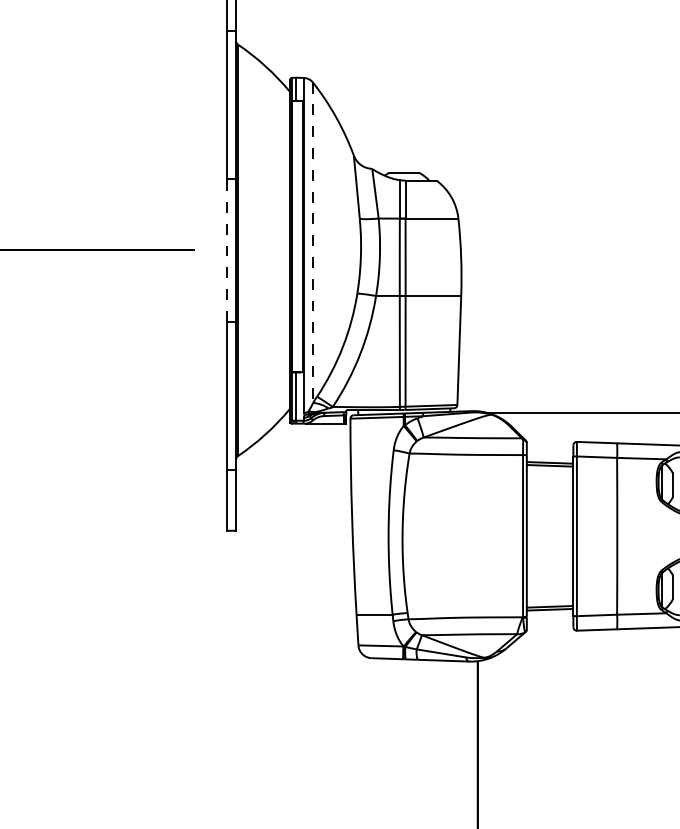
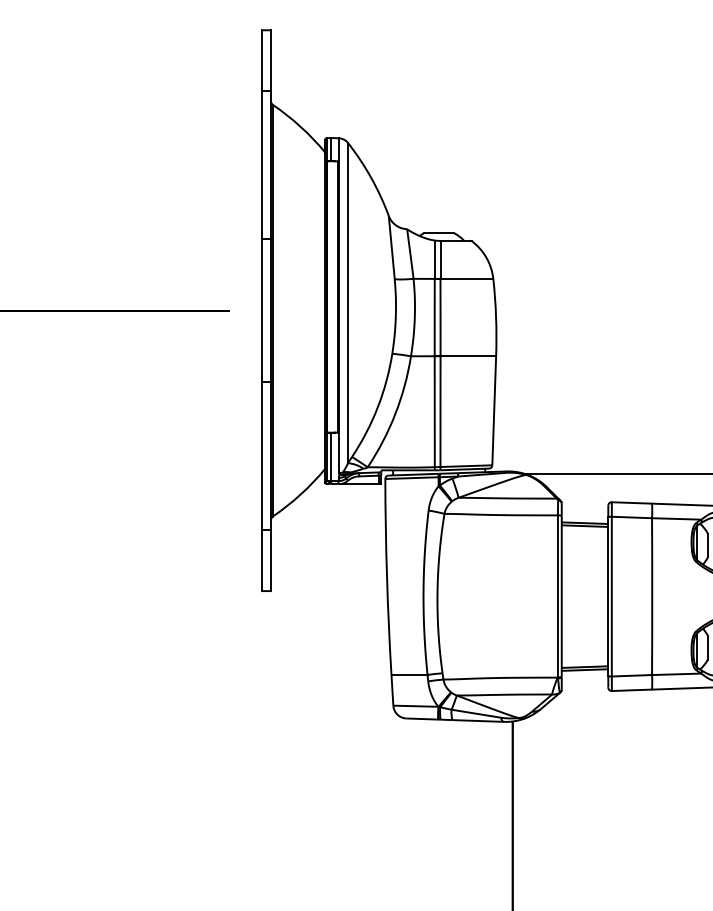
line: (313, 243) -> (348, 303), dashed -> solid
line: (226, 250) -> (261, 310), dashed -> solid

